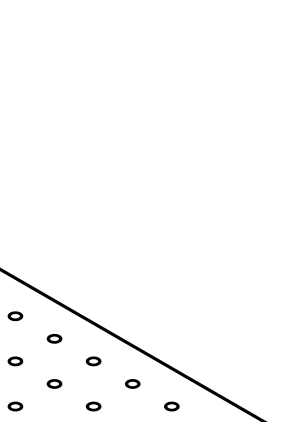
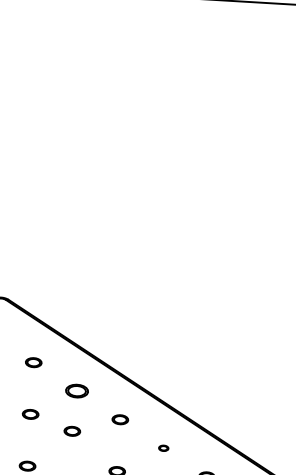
part: (54, 338) -> (77, 390), size x1.4
part: (54, 383) -> (72, 430), moved
part: (132, 383) -> (163, 447), size x0.6

